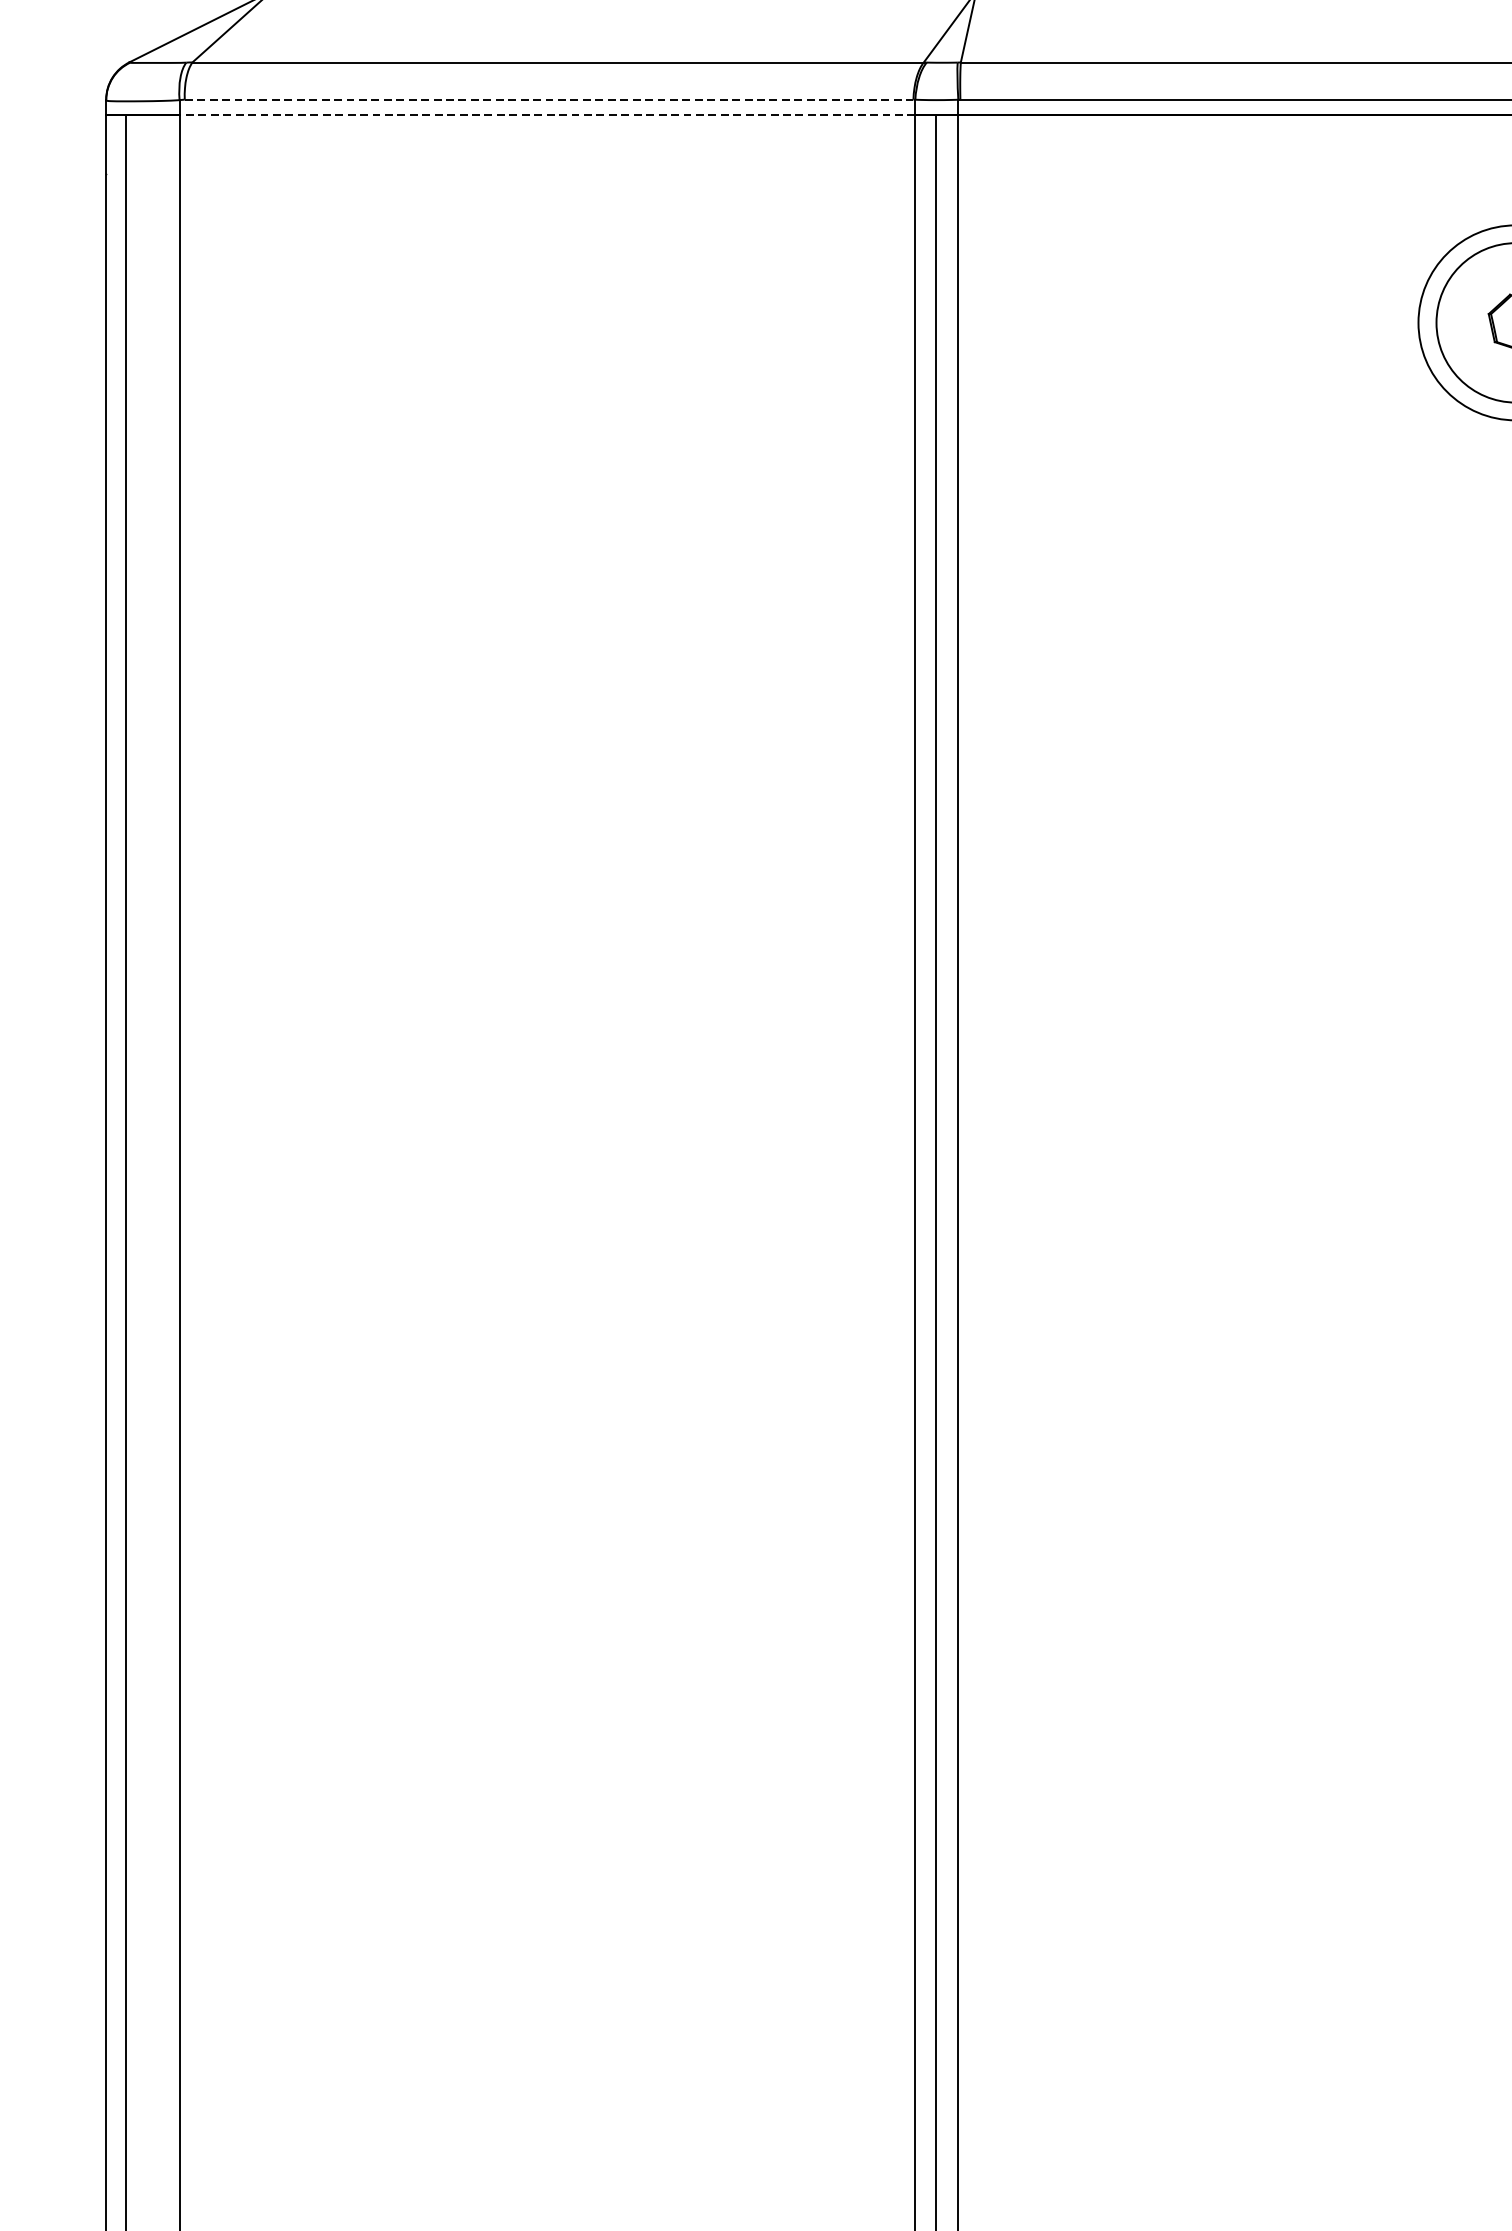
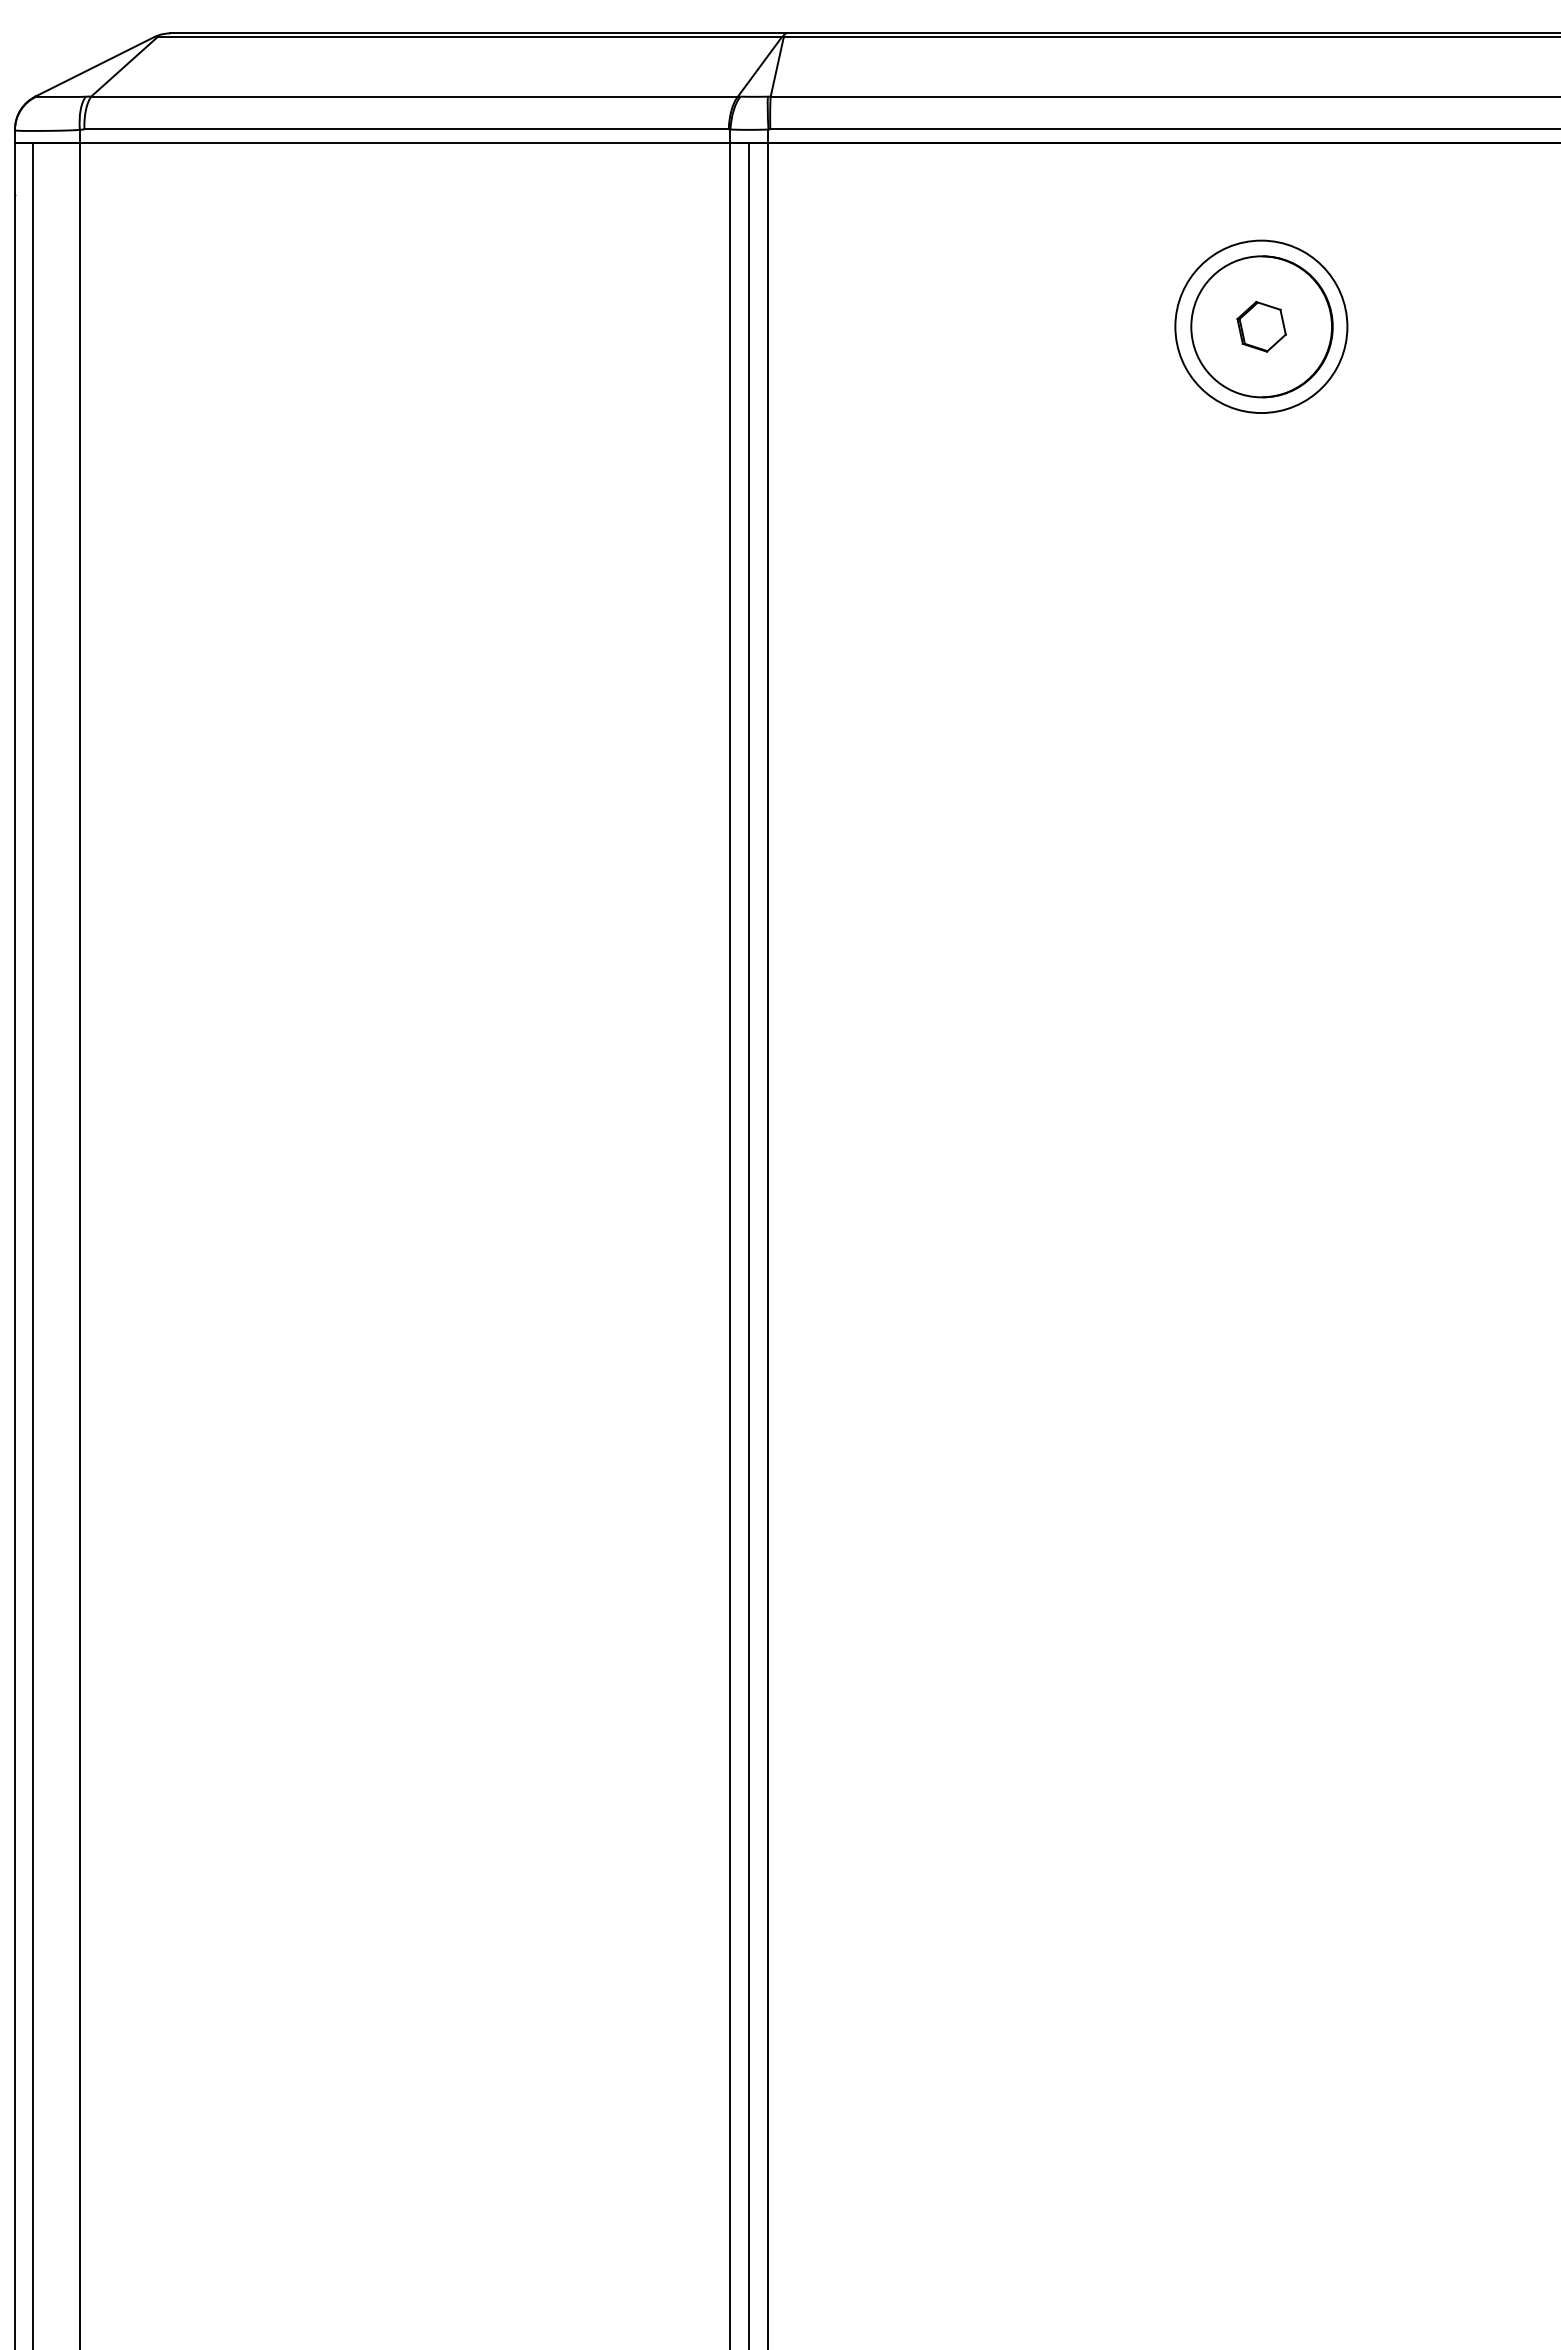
line: (550, 99) -> (407, 129), dashed -> solid
line: (546, 115) -> (404, 143), dashed -> solid

